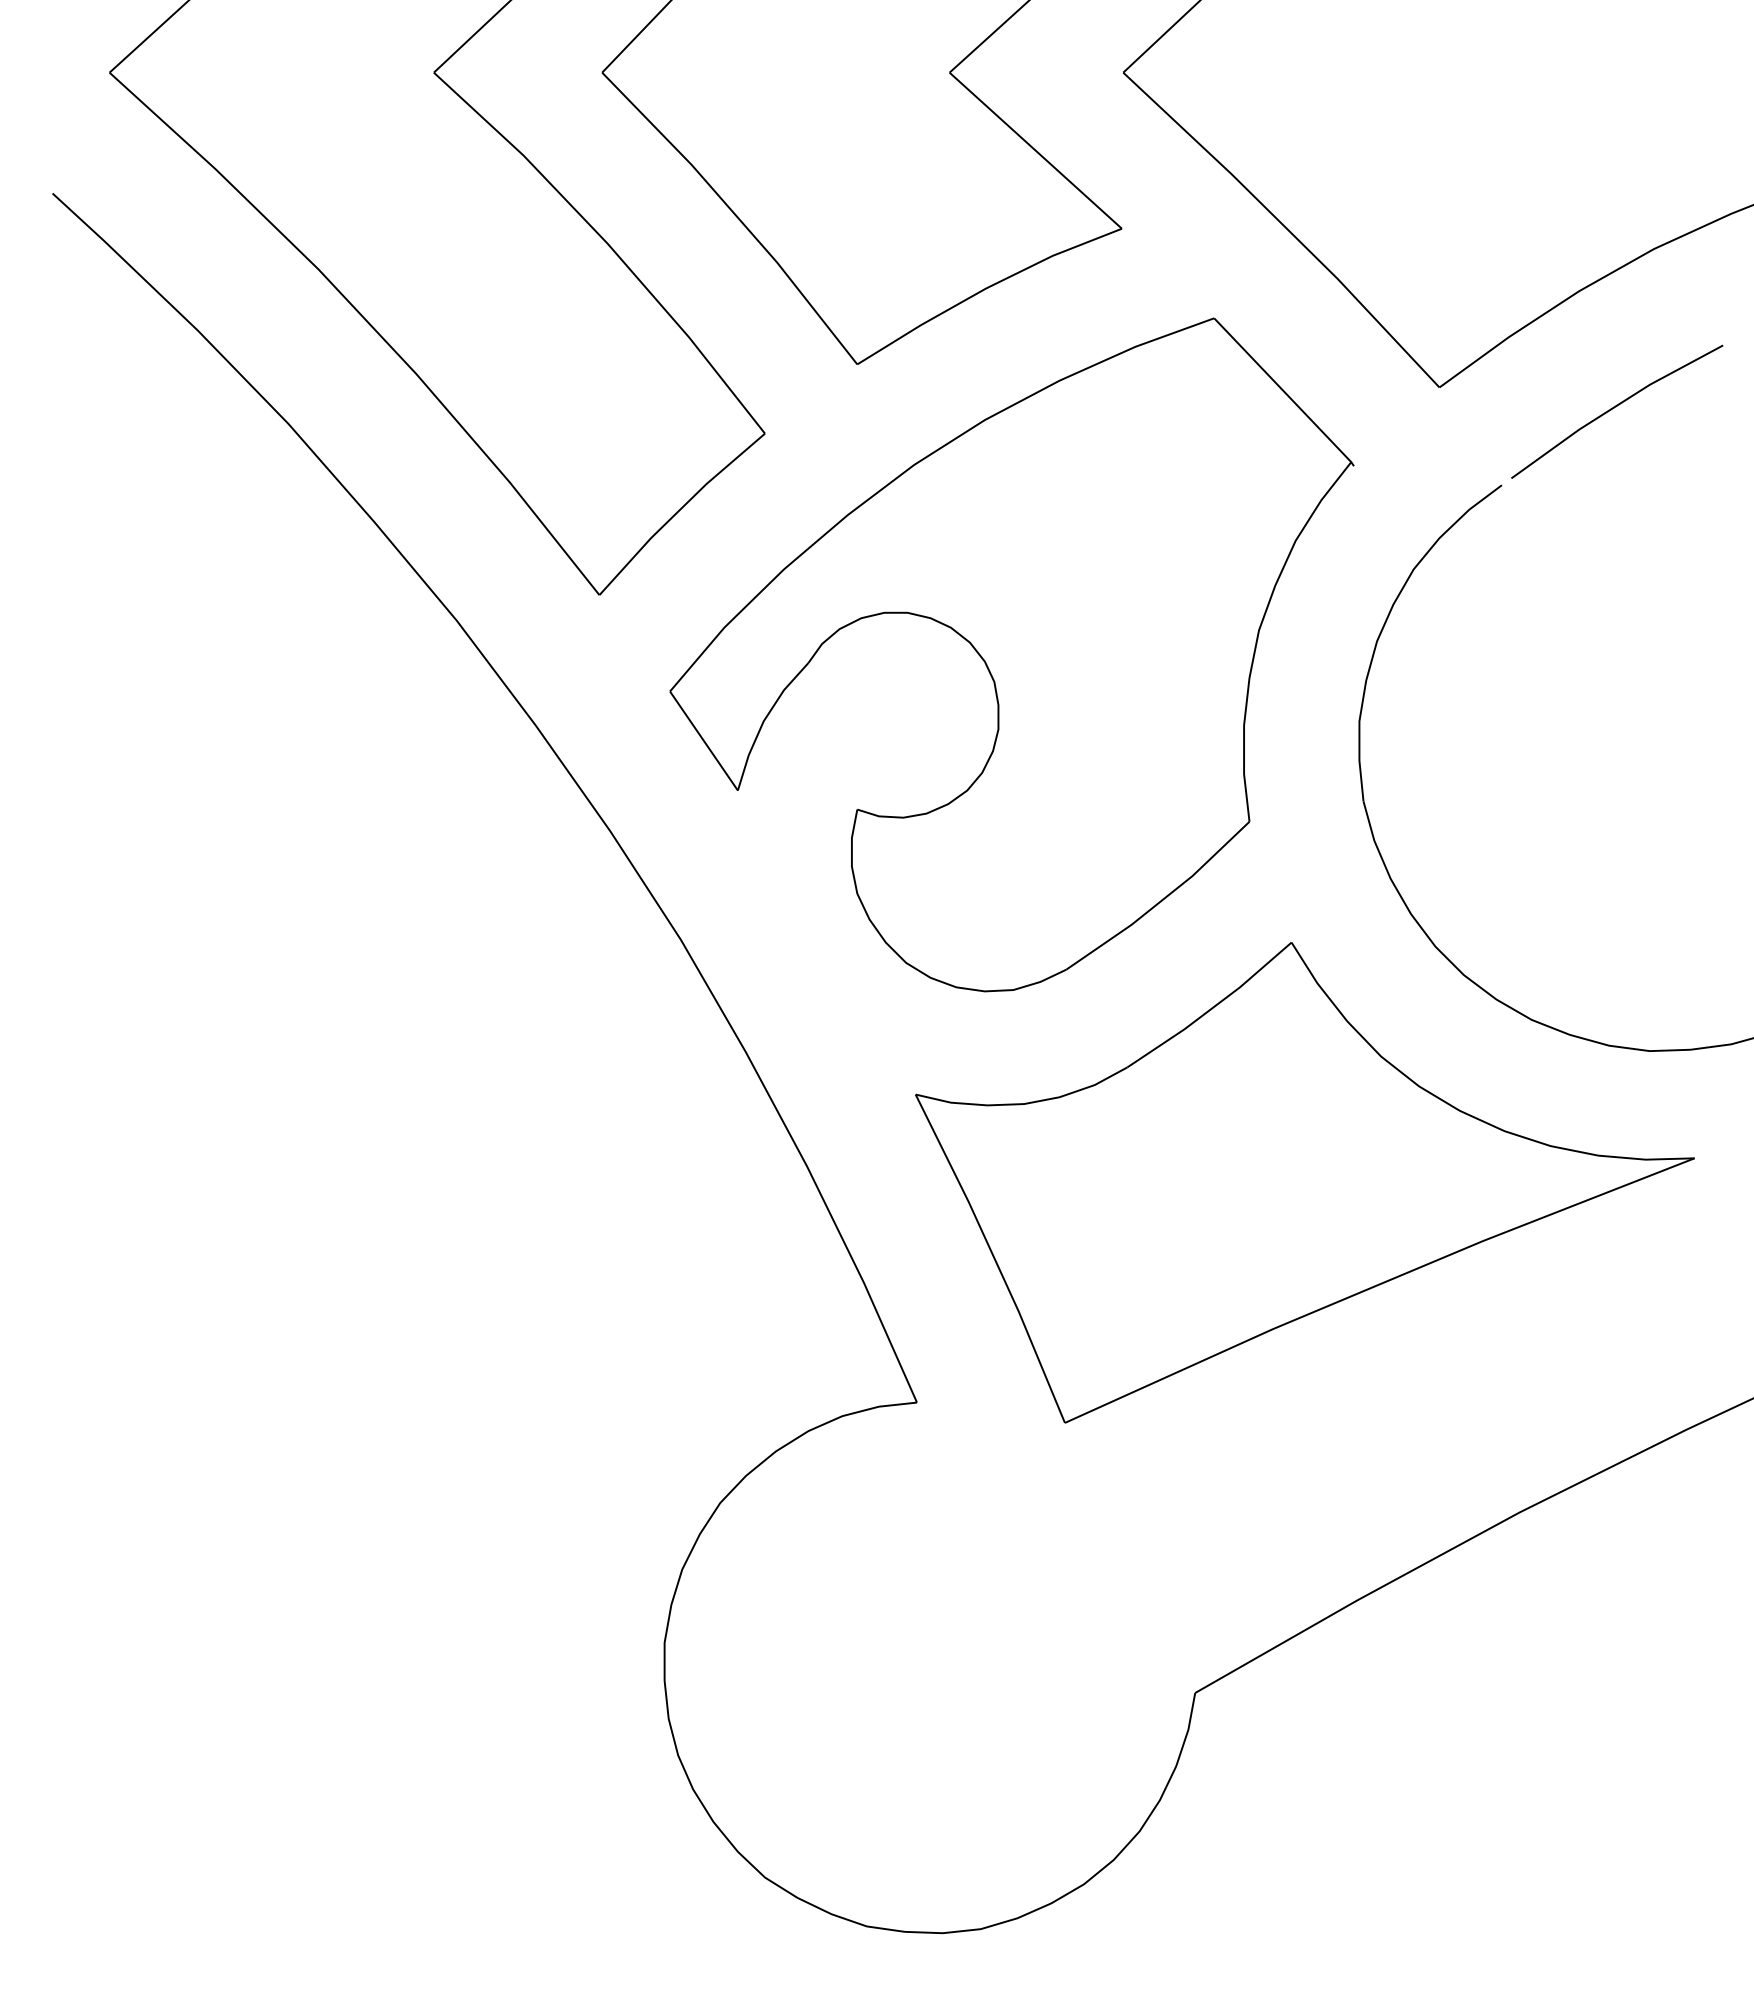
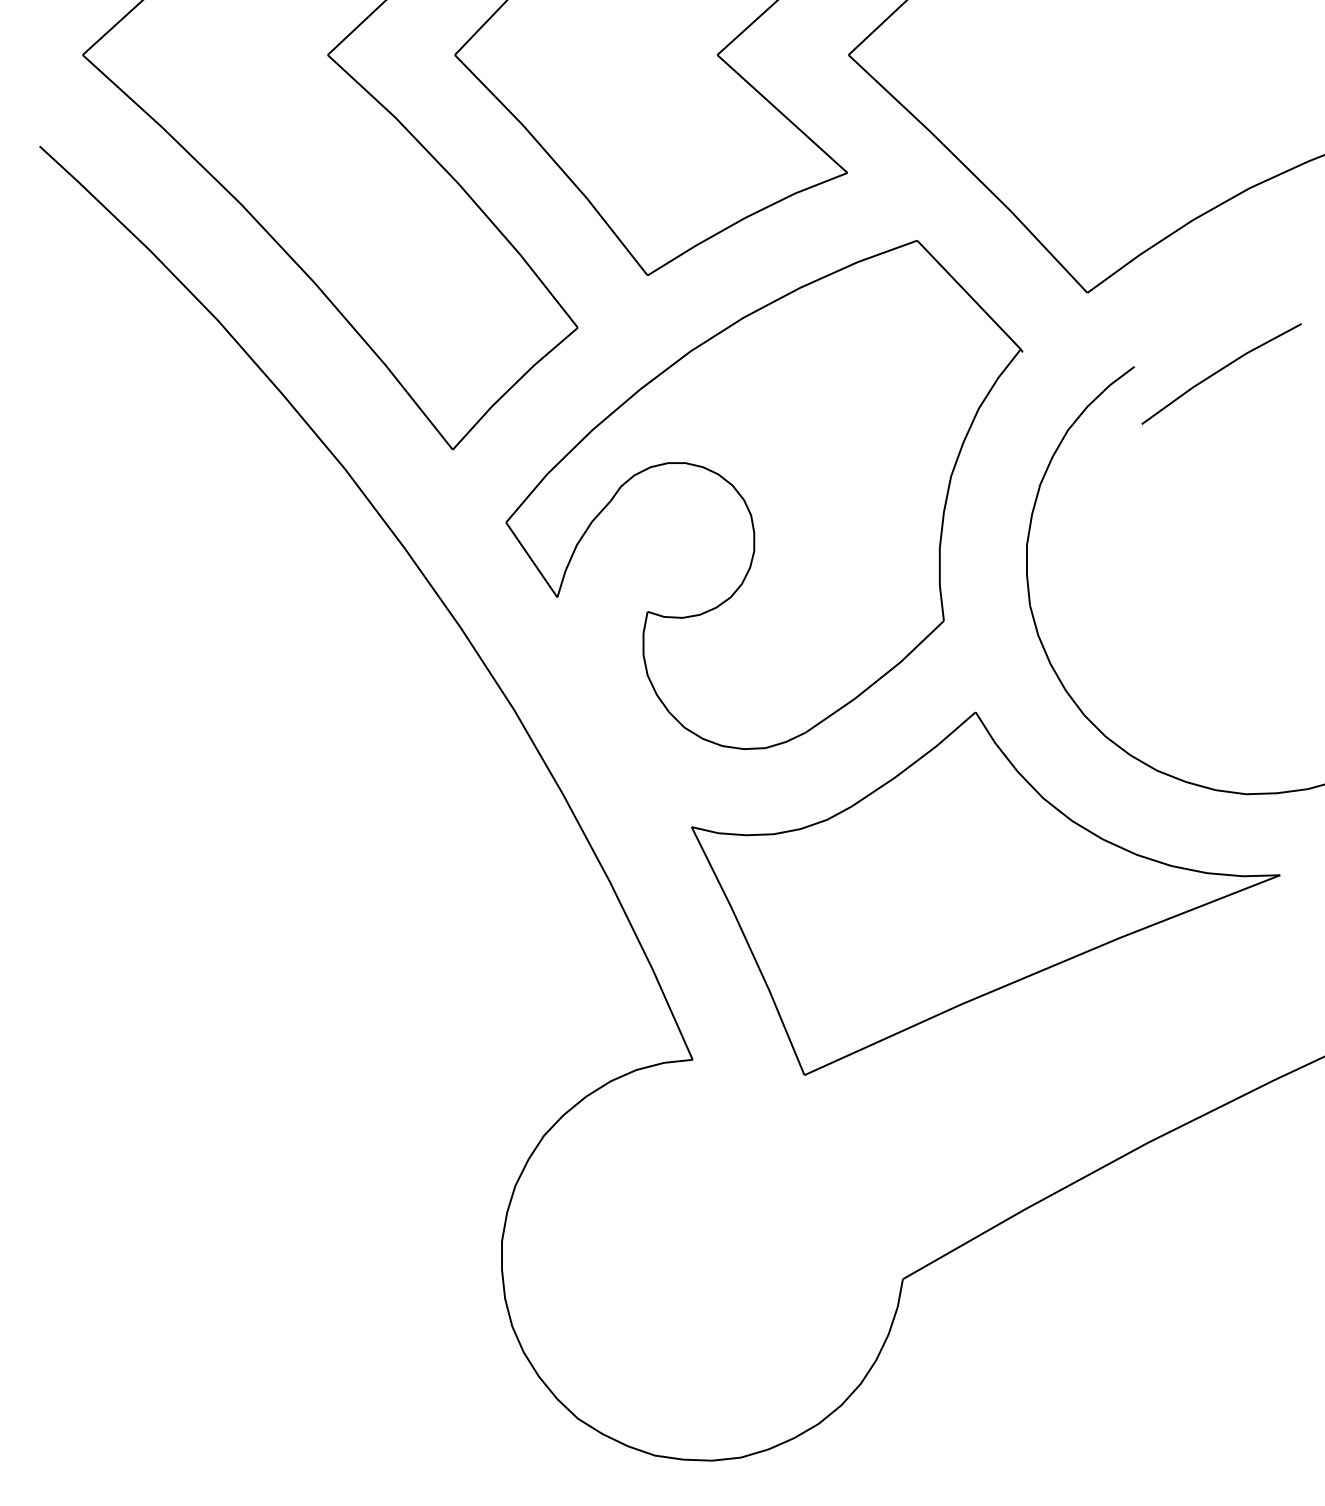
curve: (1616, 407) -> (1221, 370), moved

